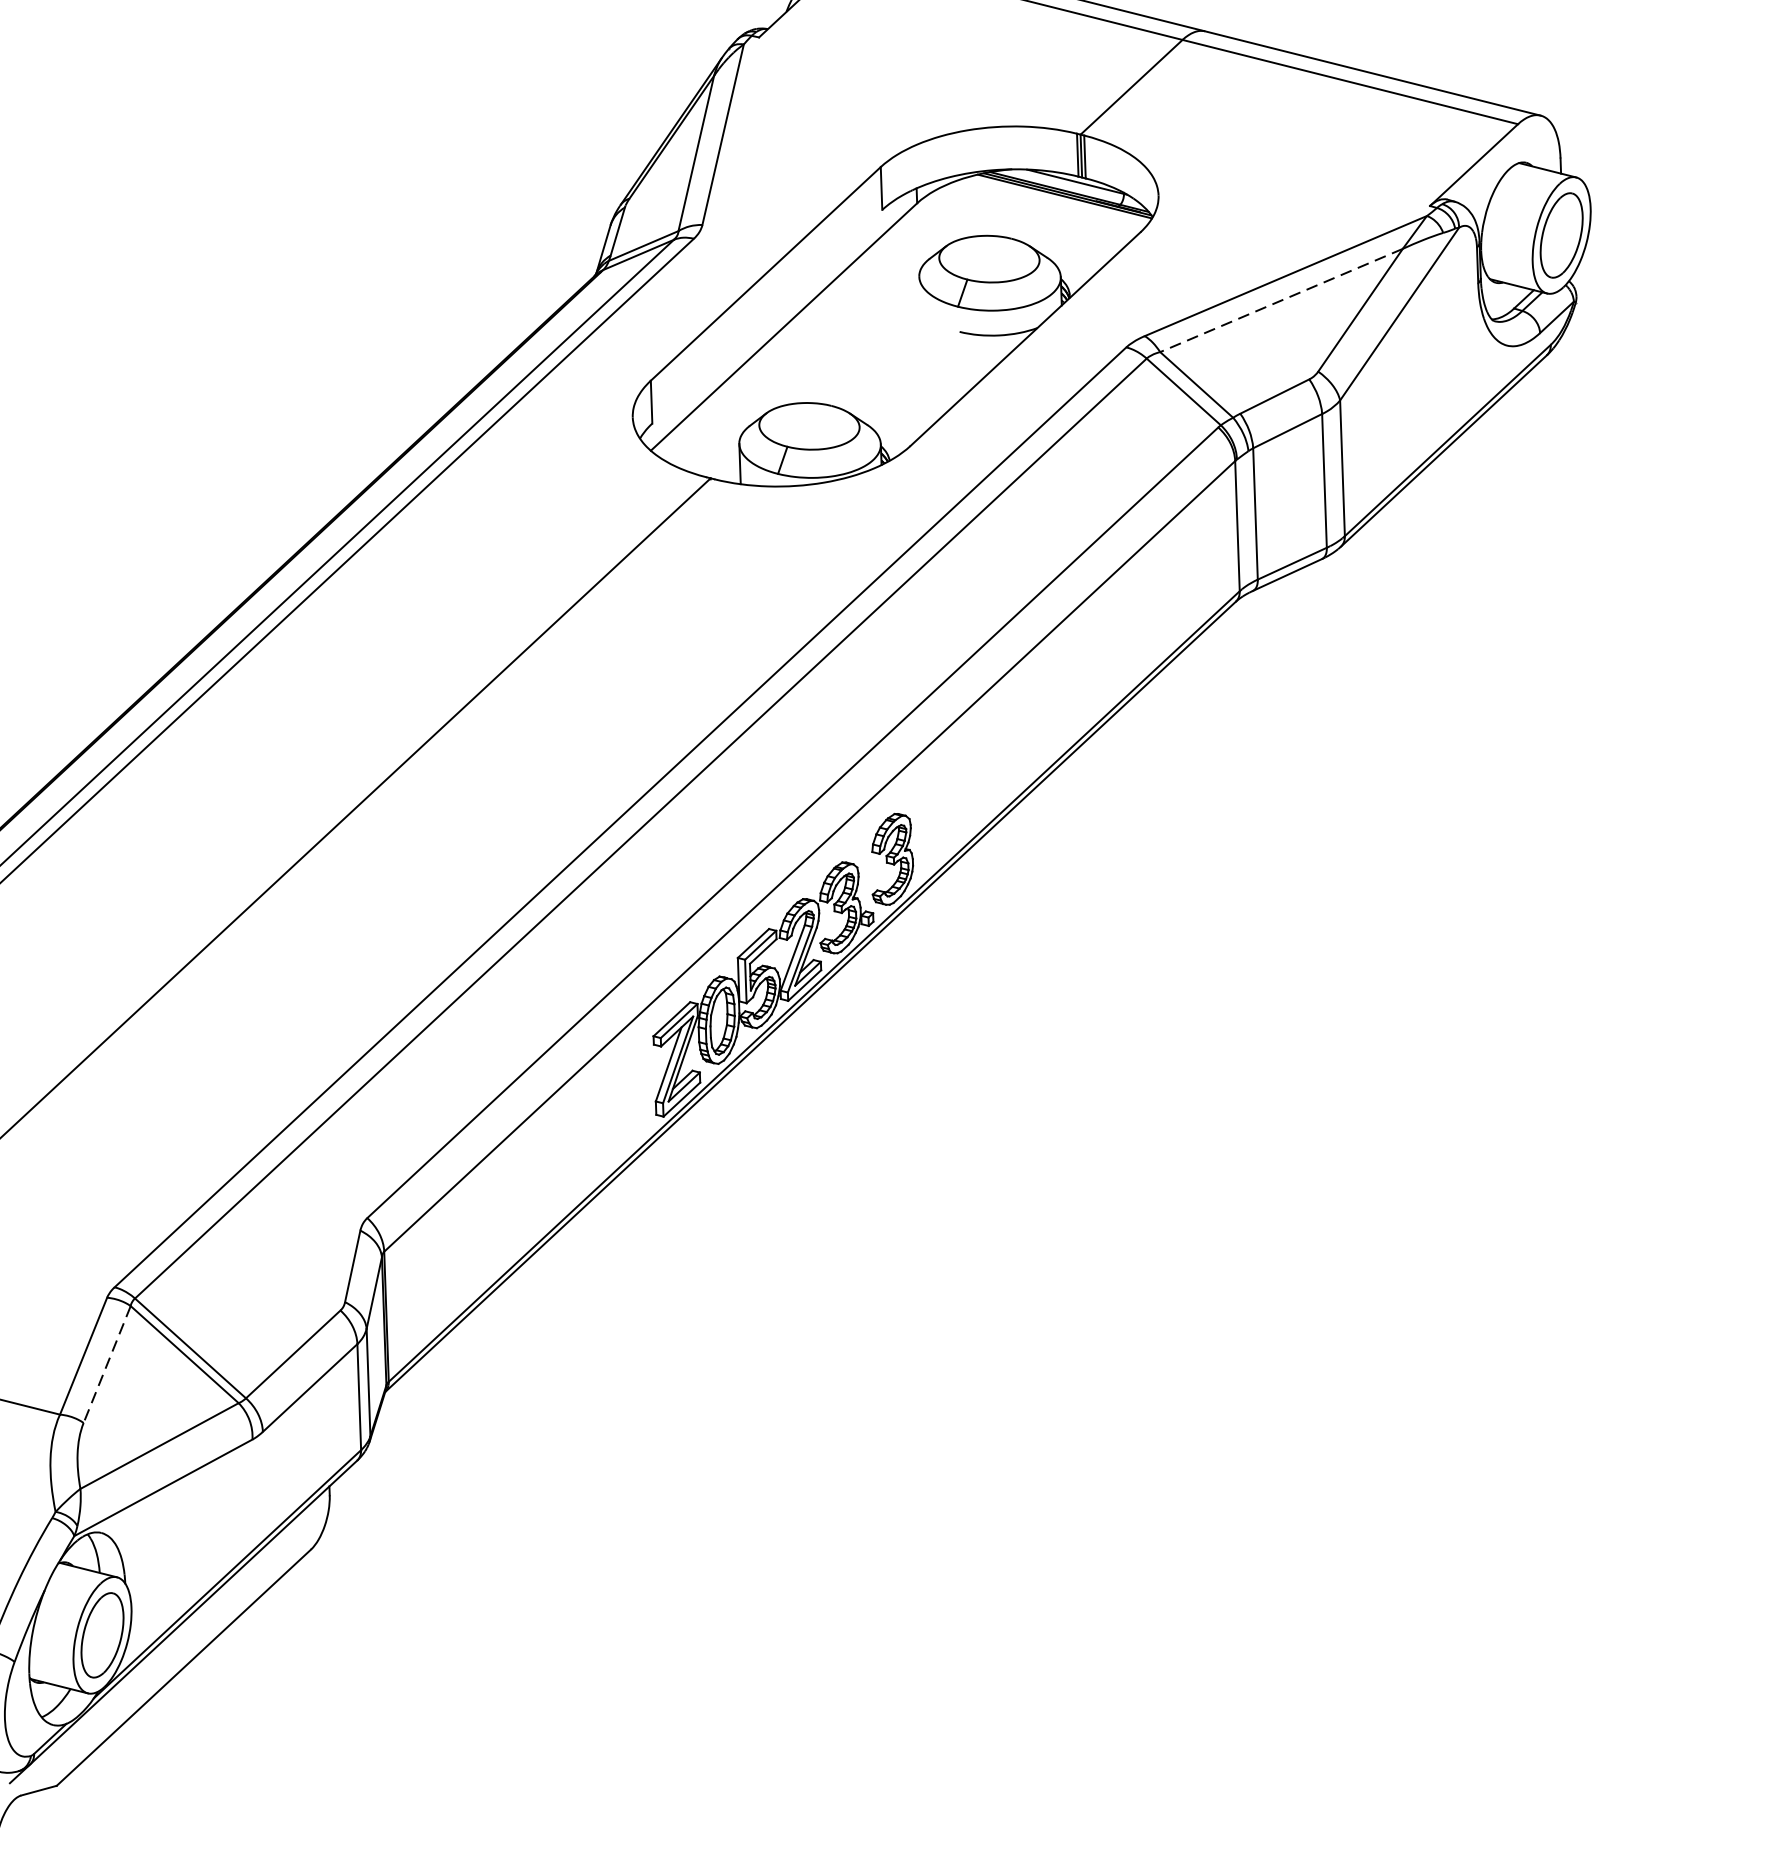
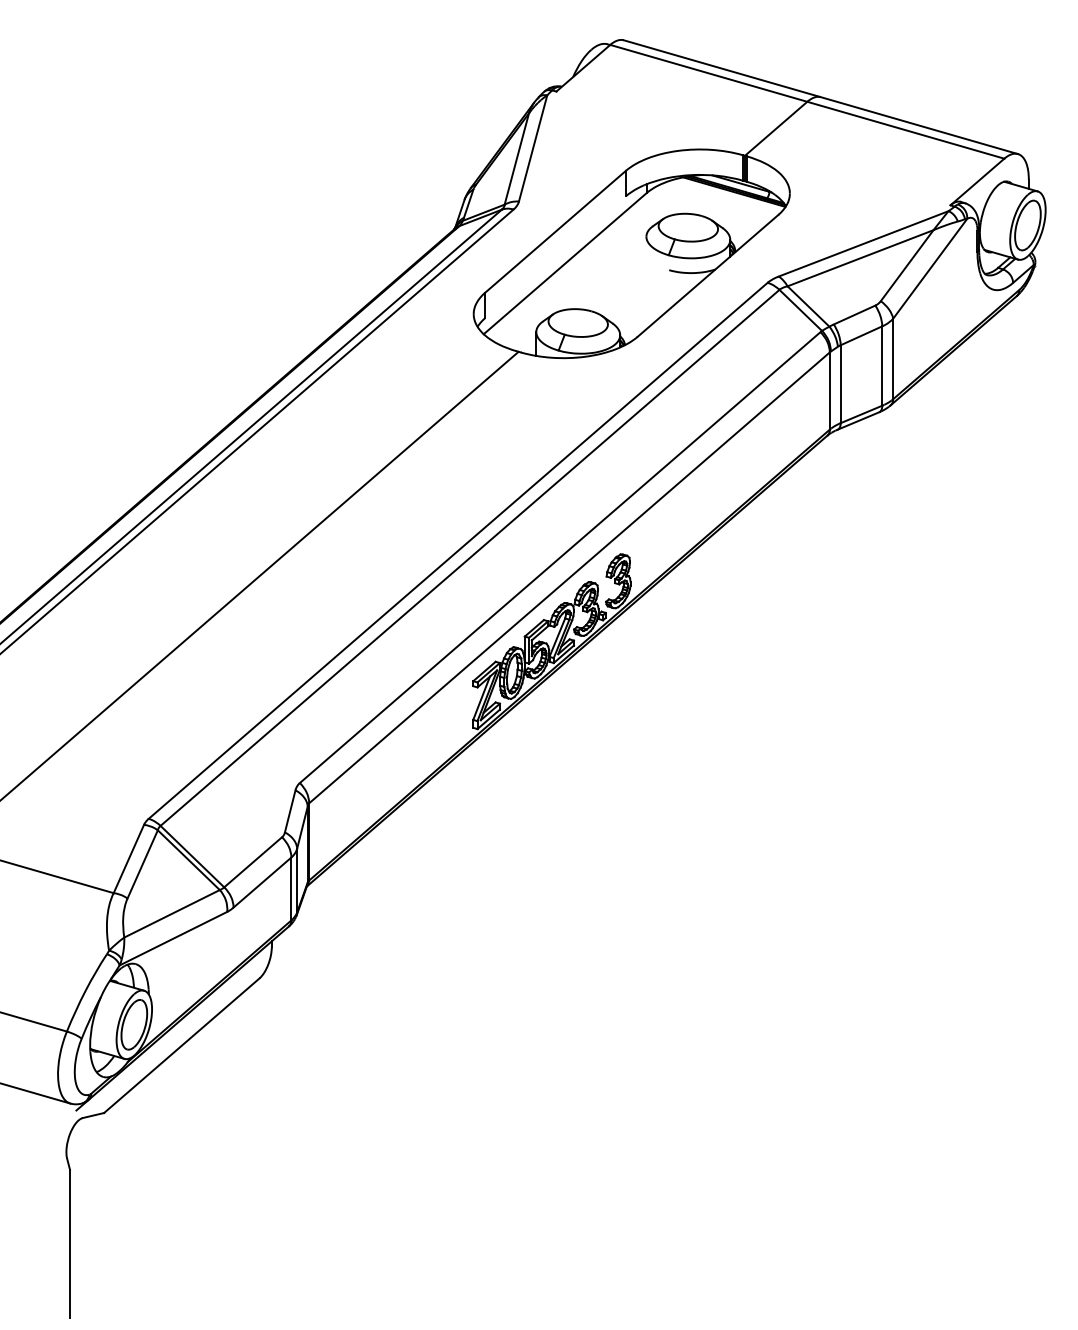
line: (1281, 300) -> (860, 258), dashed -> solid
line: (106, 1364) -> (142, 864), dashed -> solid

